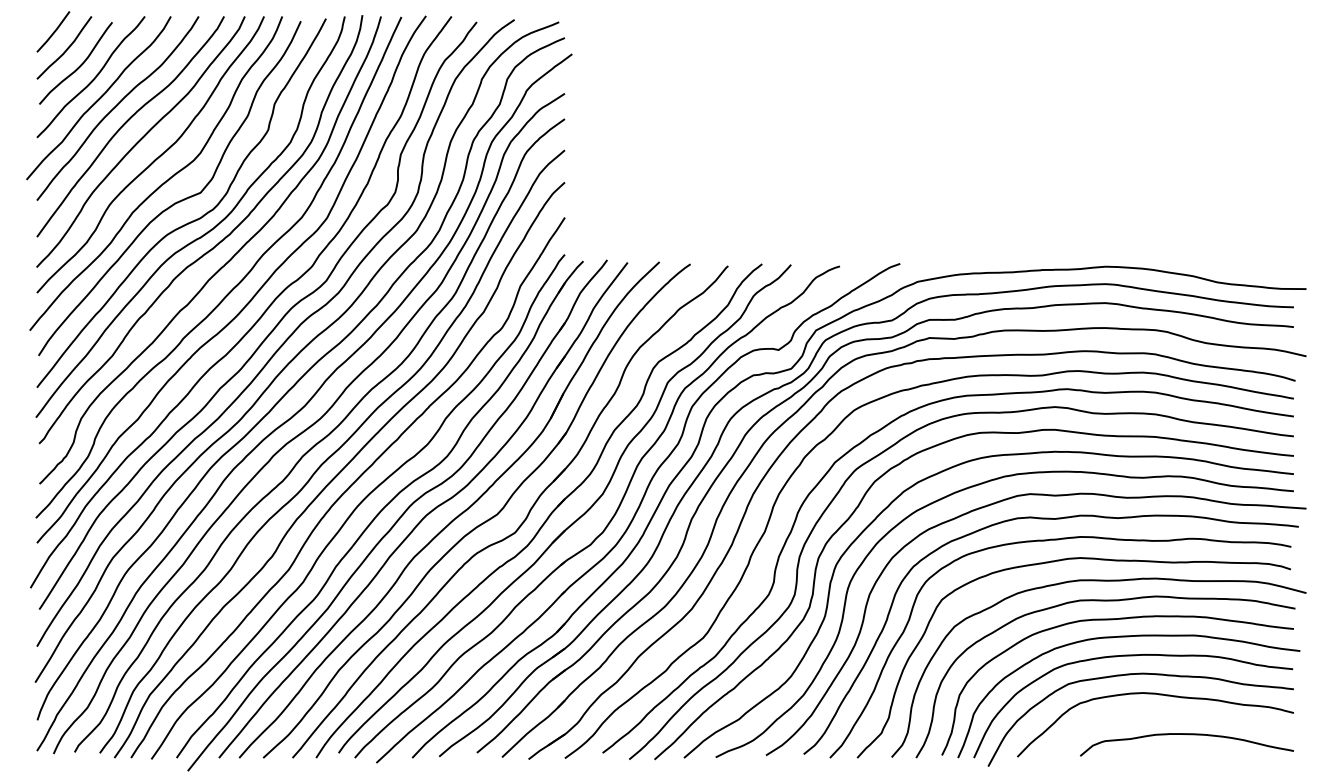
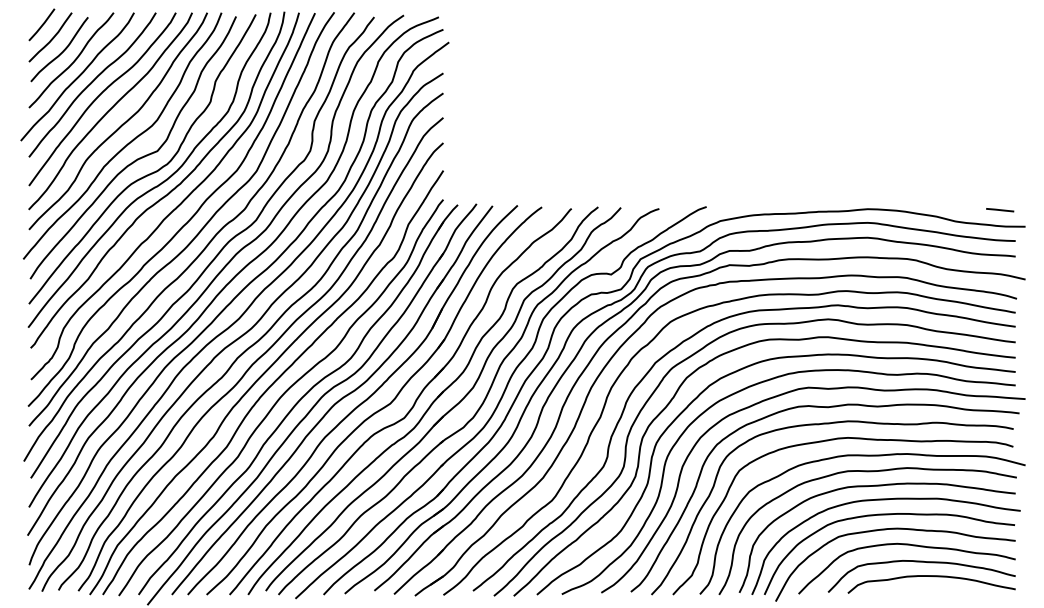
line: (1273, 267) -> (999, 209), added
curve: (1173, 716) -> (921, 562), added

